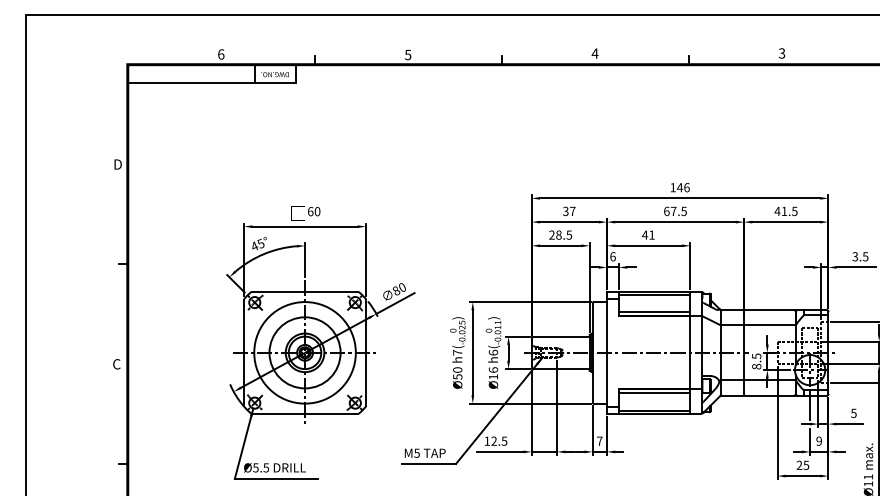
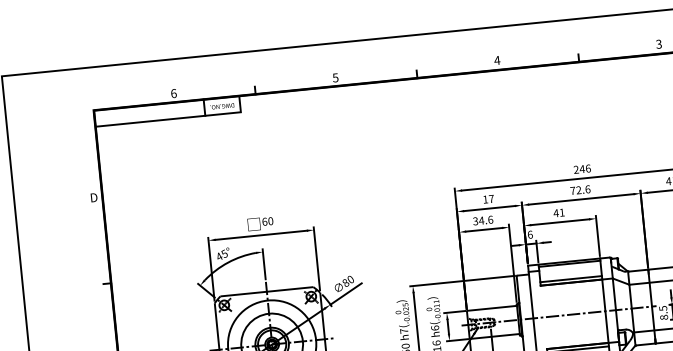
text: (672, 187) -> (575, 169), 146 -> 246
text: (565, 211) -> (485, 199), 37 -> 17
text: (675, 211) -> (580, 190), 67.5 -> 72.6
text: (560, 234) -> (482, 220), 28.5 -> 34.6

